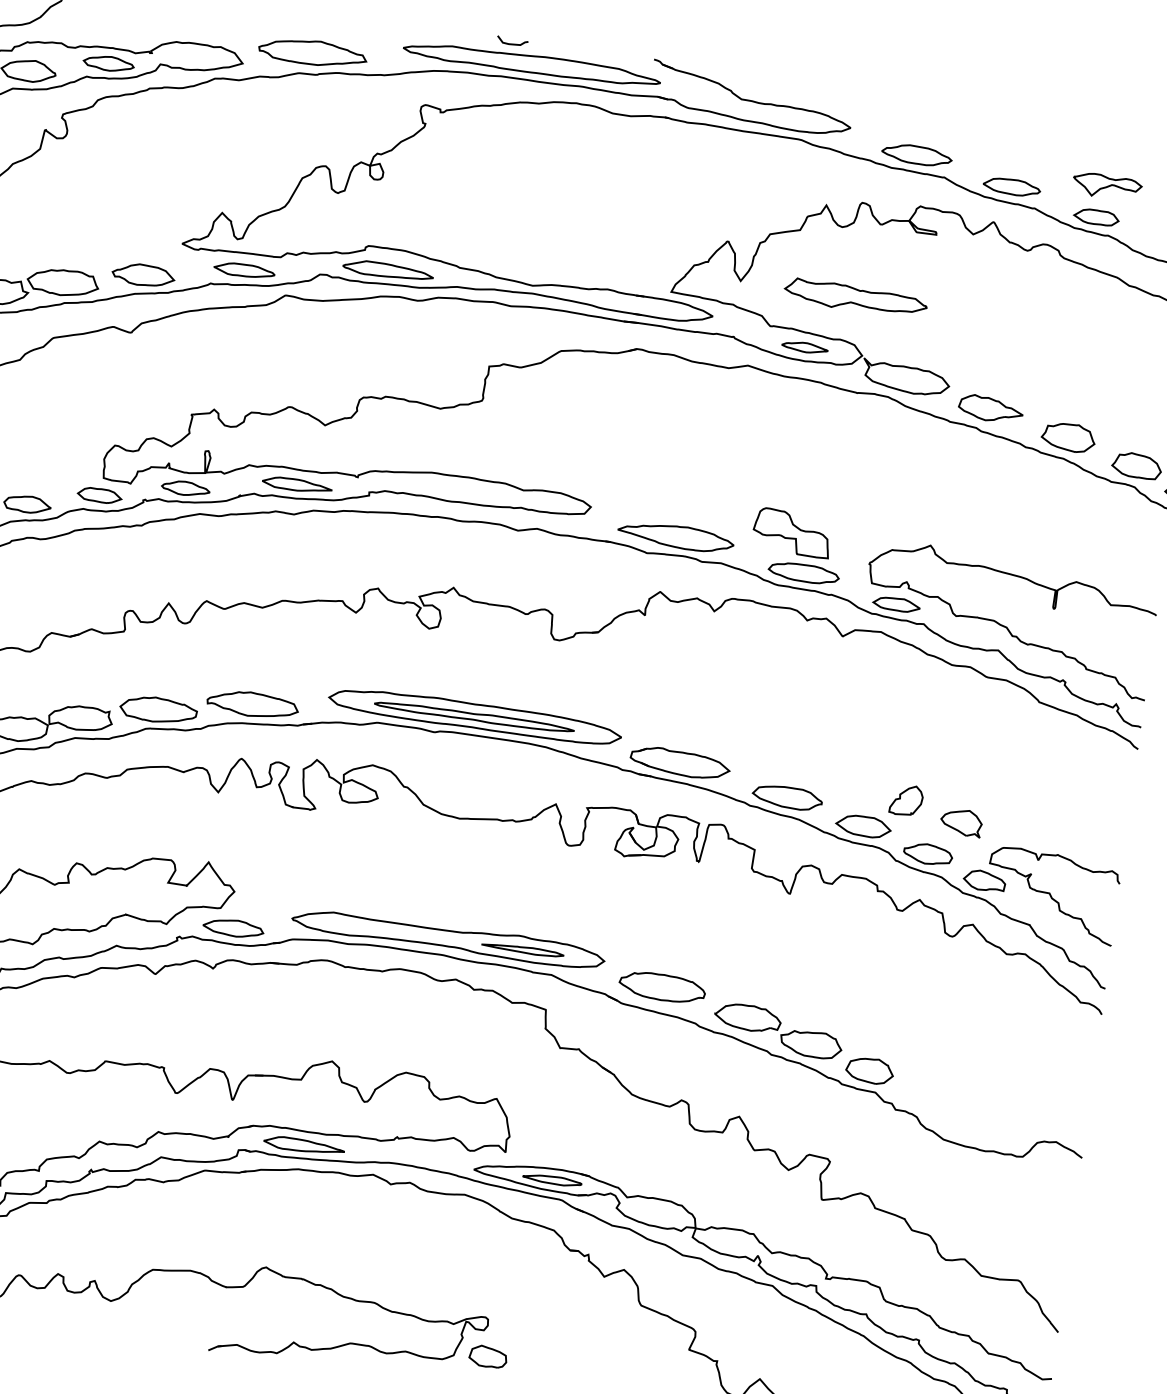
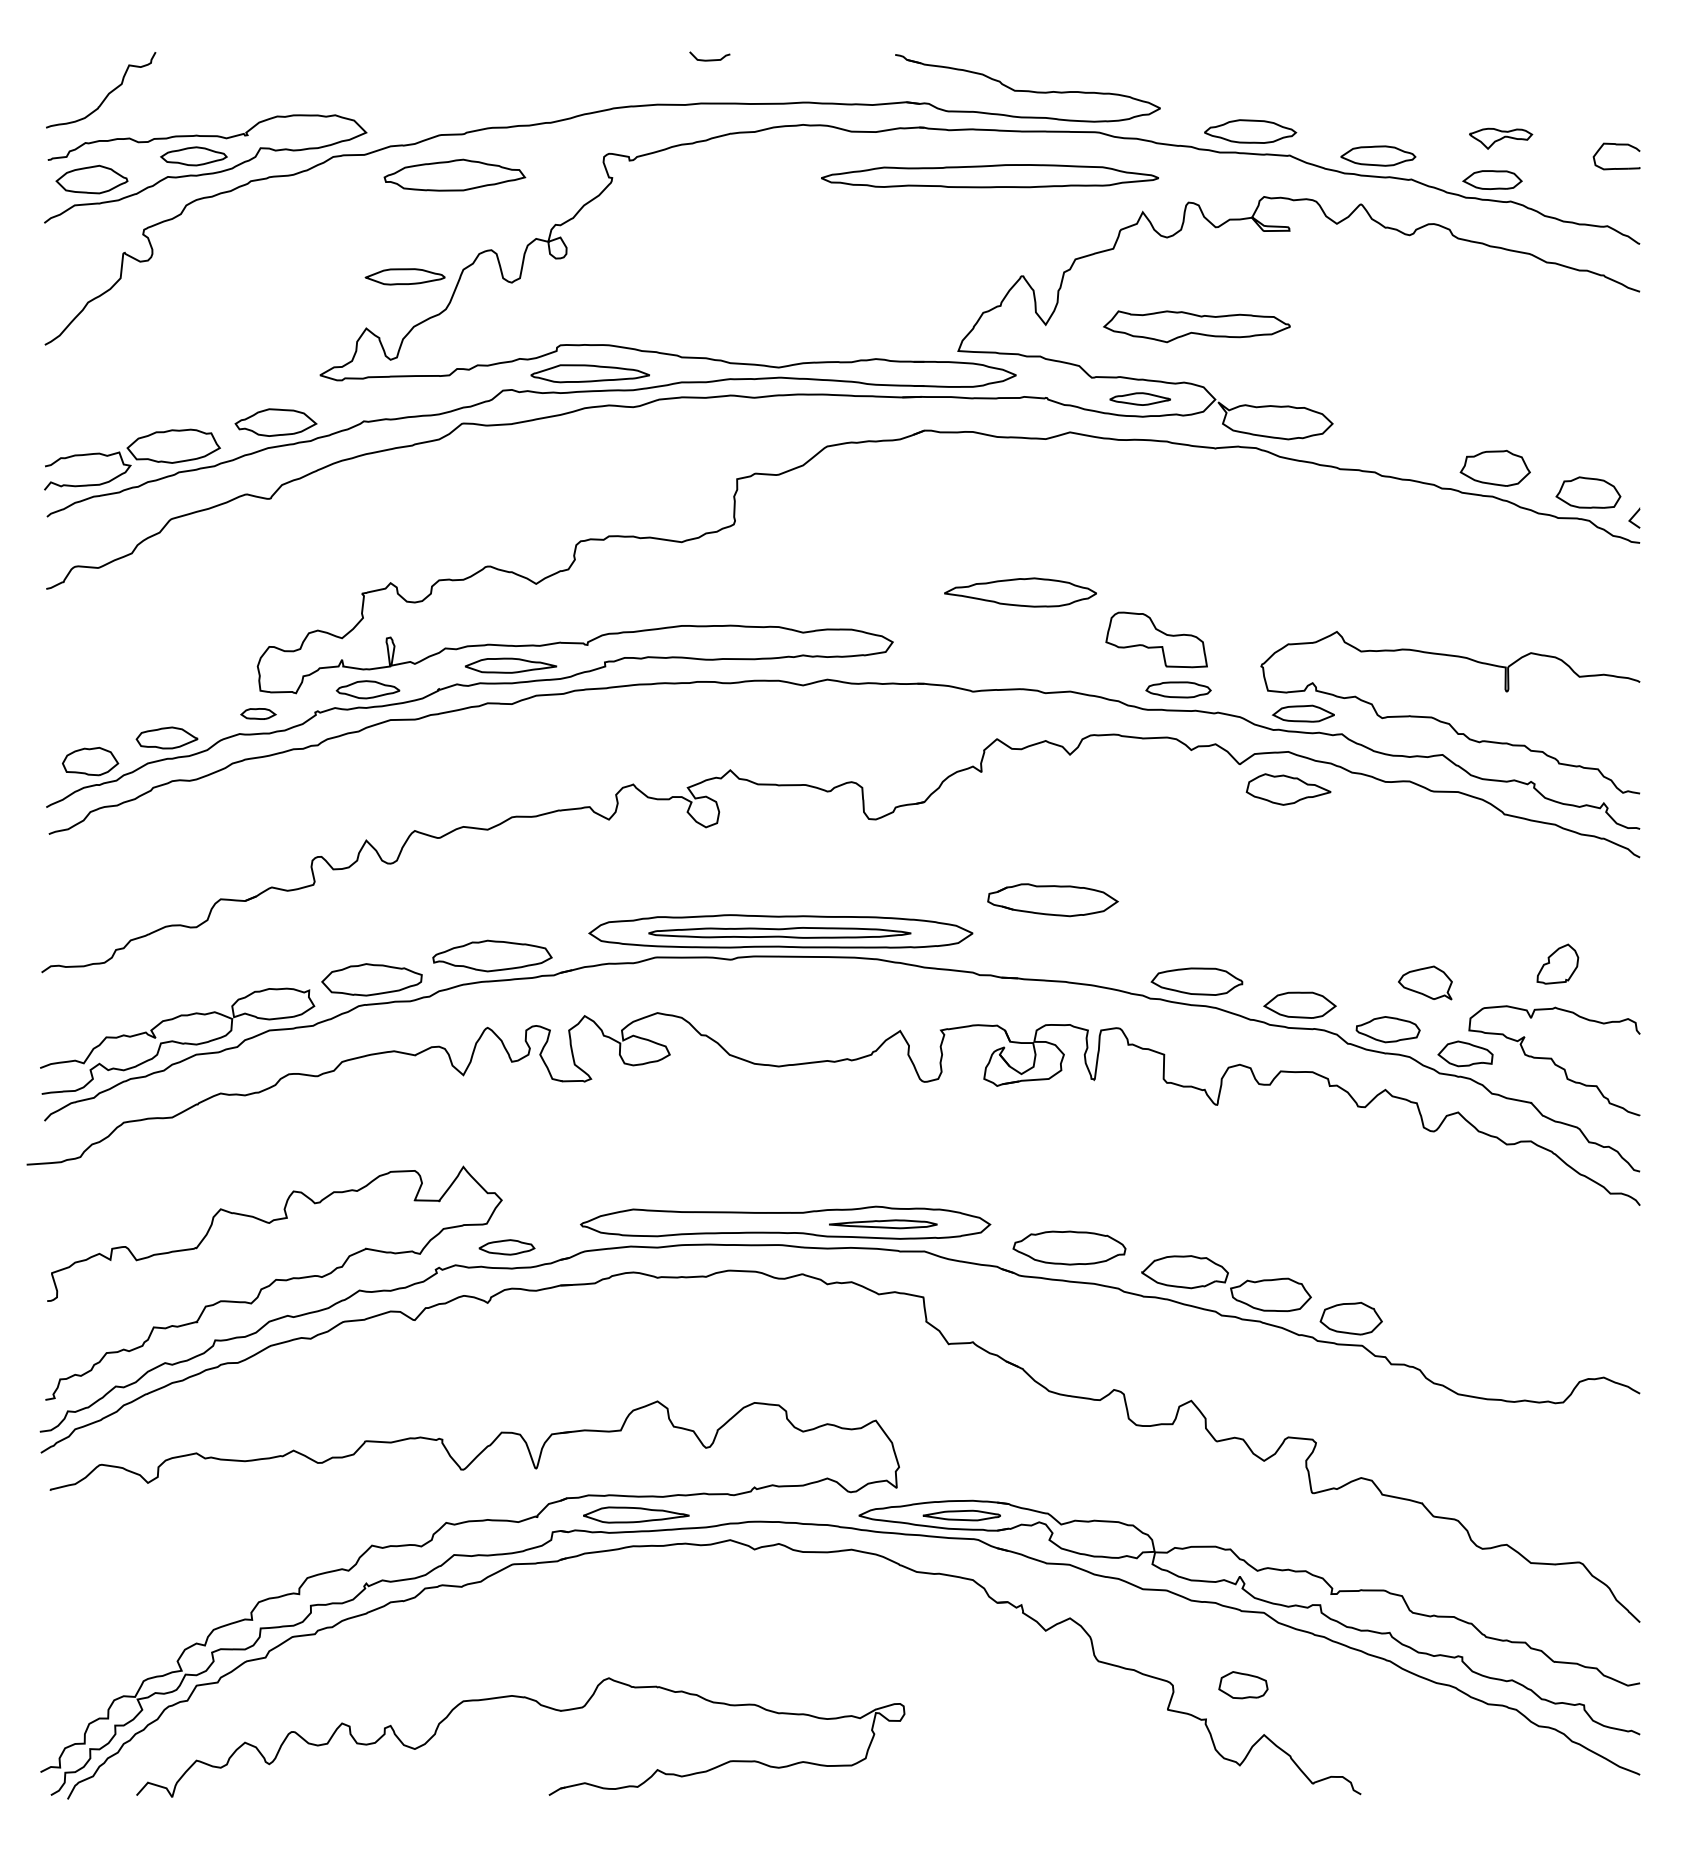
part: (312, 52) -> (454, 174), moved
part: (531, 64) -> (989, 176), moved
part: (1106, 186) -> (1500, 138), size x0.7
part: (244, 270) -> (404, 276), moved
part: (990, 409) -> (1288, 789), moved
part: (99, 495) -> (258, 713), size x0.6
part: (675, 536) -> (1020, 592), moved
part: (803, 572) -> (1178, 689), size x0.7
part: (679, 763) -> (1052, 900), moved
part: (906, 799) -> (1557, 963), moved
part: (233, 928) -> (506, 1247), size x0.7
part: (488, 1357) -> (1243, 1685), moved

